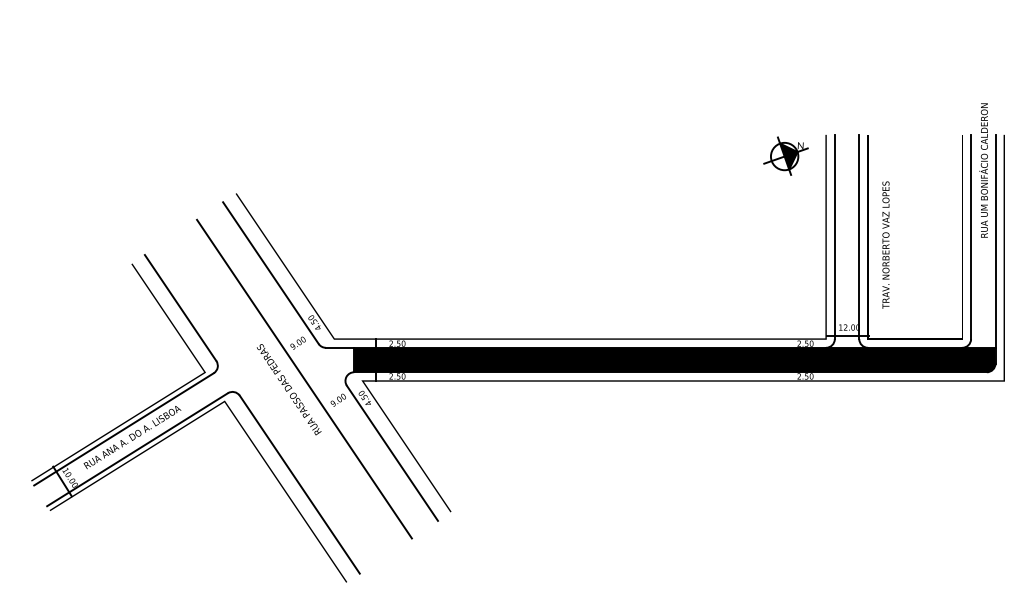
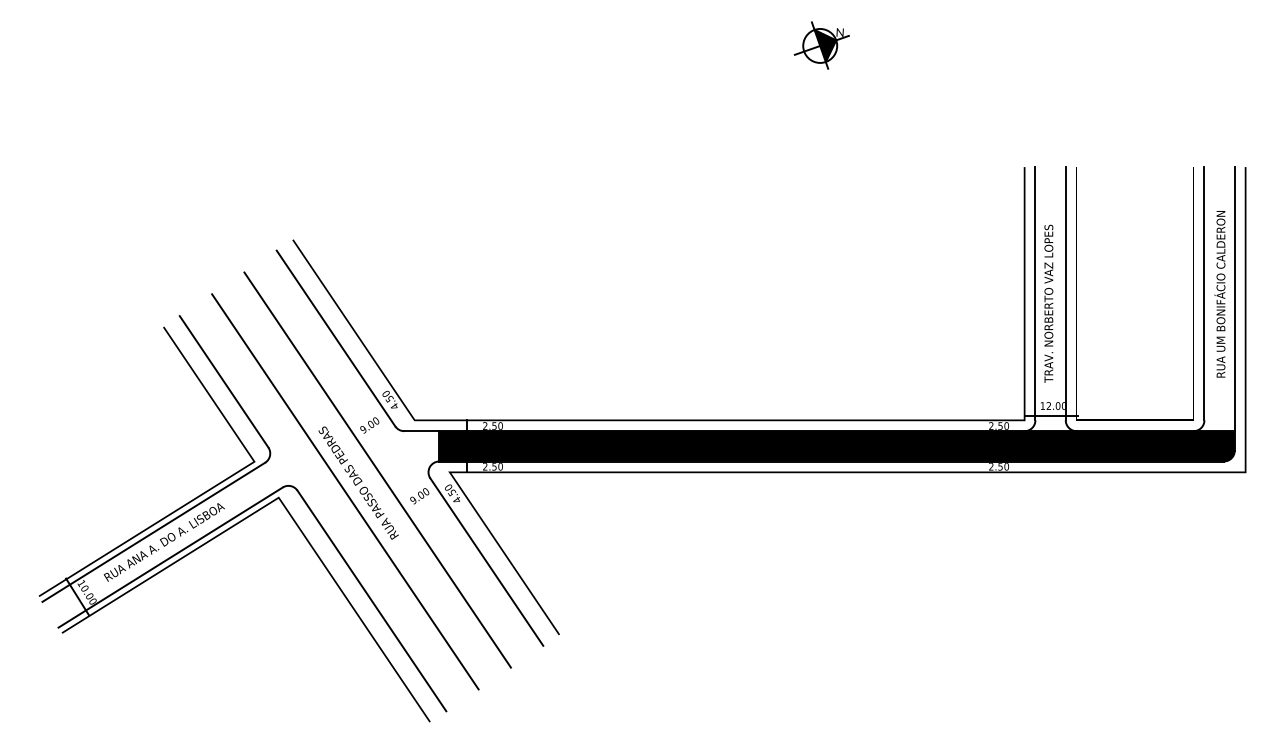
part: (785, 156) -> (821, 45), moved
text: (983, 170) -> (1219, 294), moved
text: (885, 244) -> (1048, 303), moved
line: (278, 396) -> (345, 491), added

